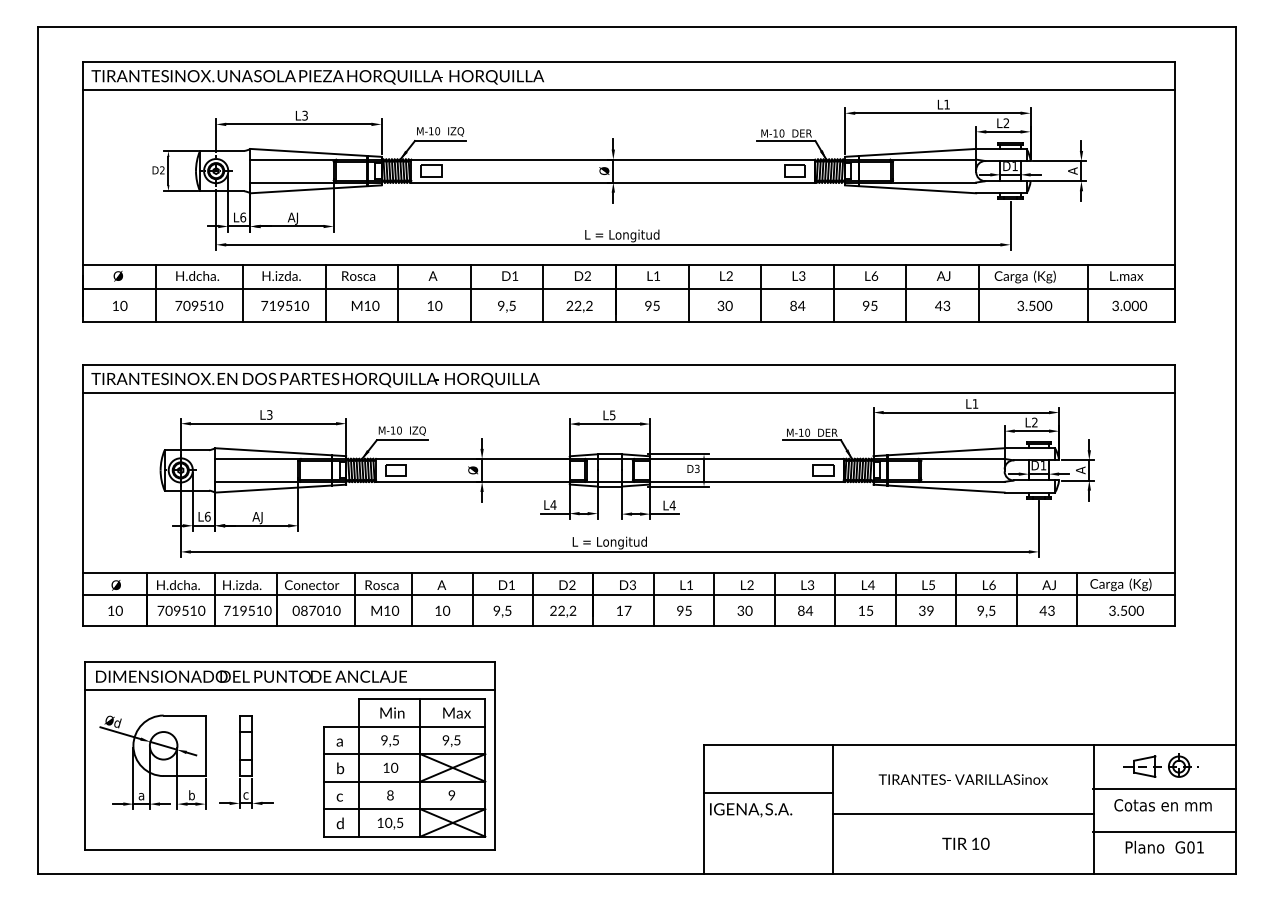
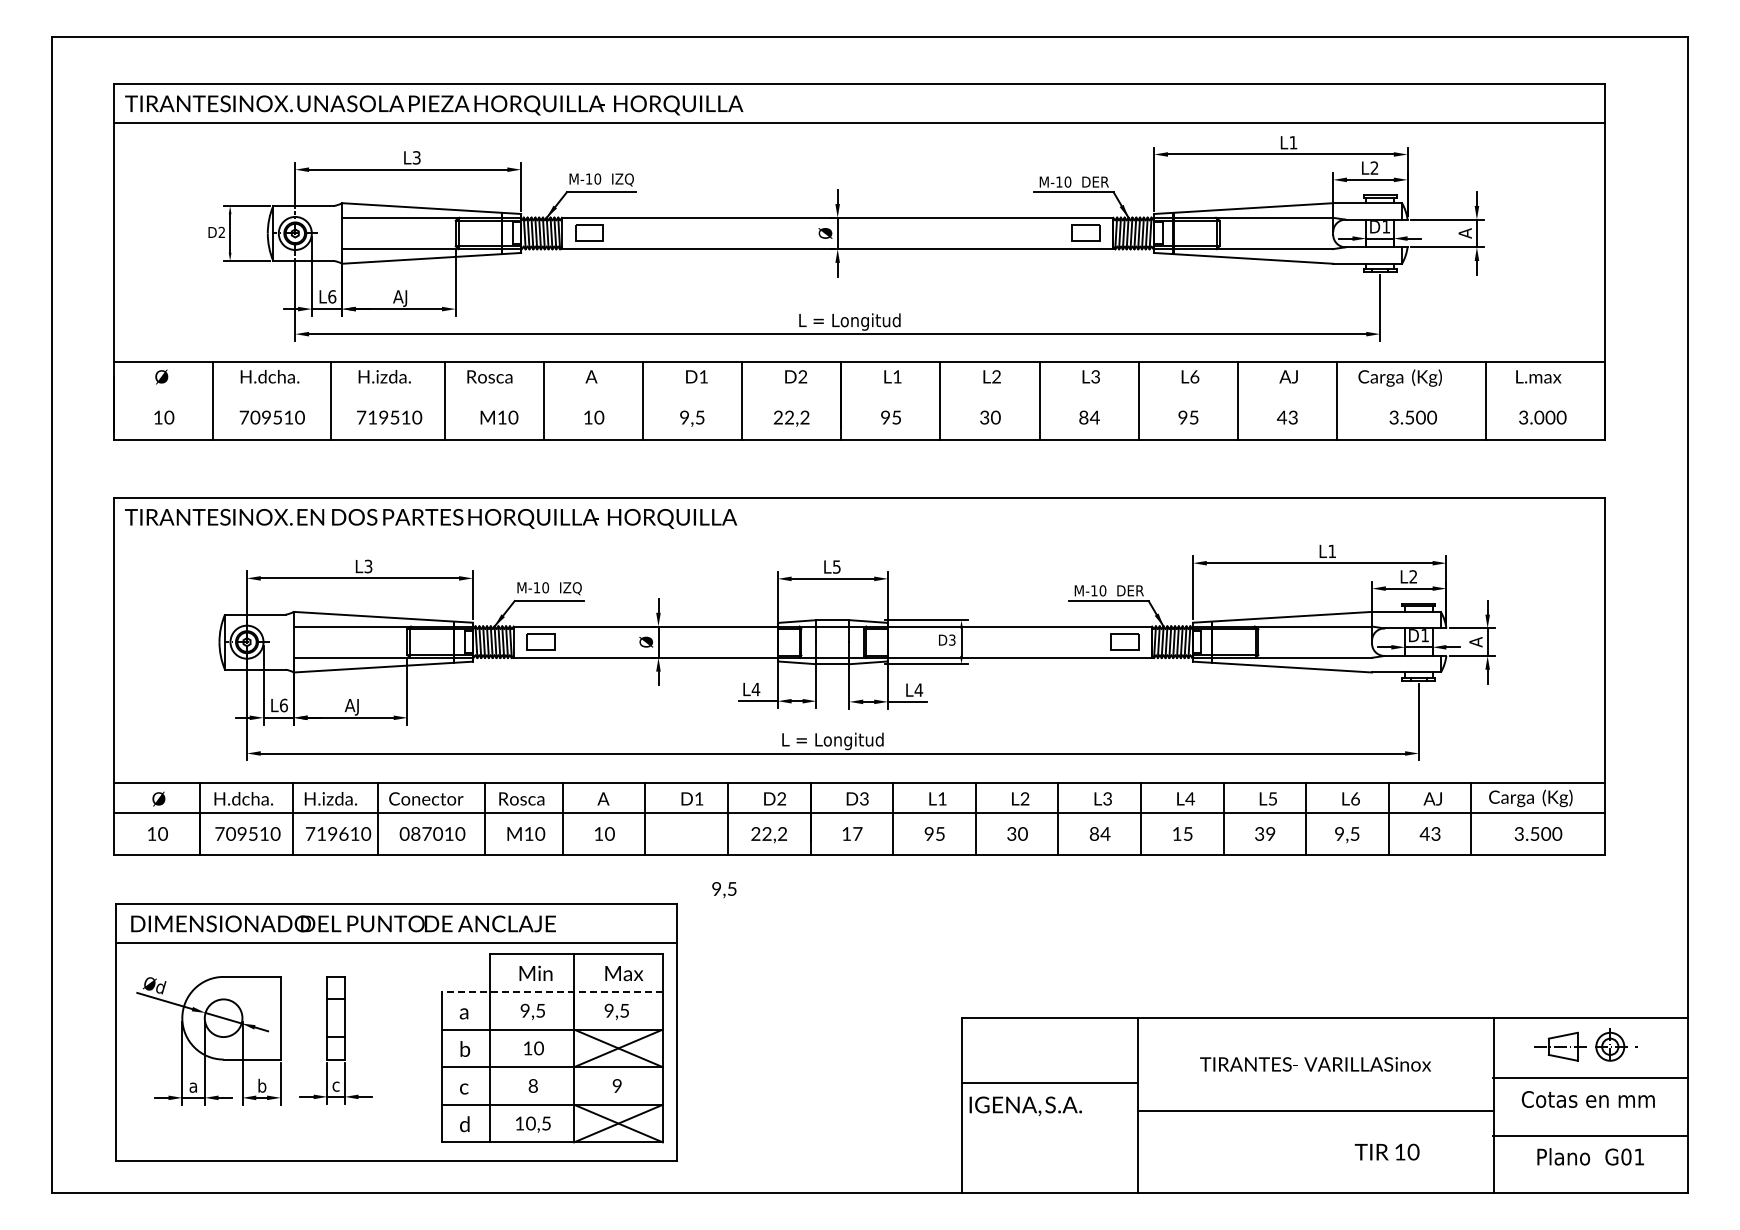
line: (628, 289) -> (858, 395), removed
line: (628, 393) -> (858, 536), removed
text: (251, 610) -> (343, 833), 719510 -> 719610
text: (502, 611) -> (724, 890), moved
line: (404, 726) -> (552, 992), solid -> dashed
text: (965, 843) -> (1386, 1151), moved

